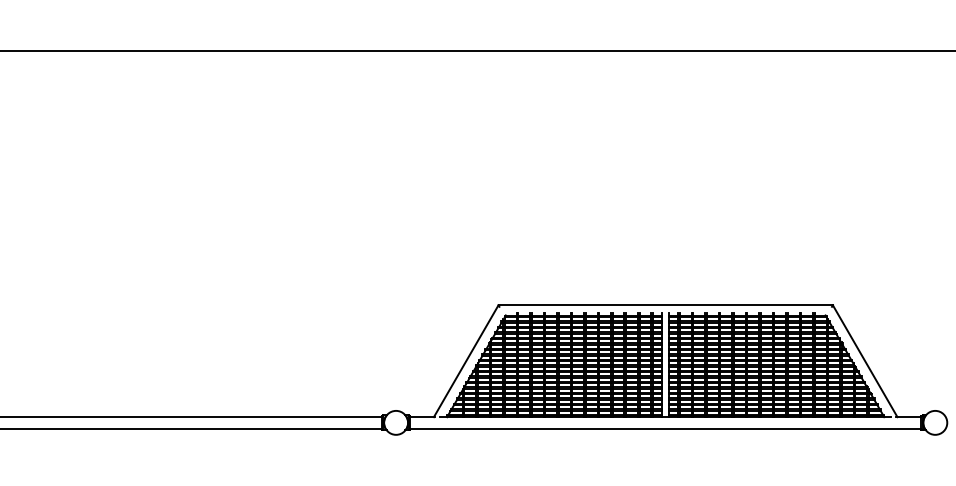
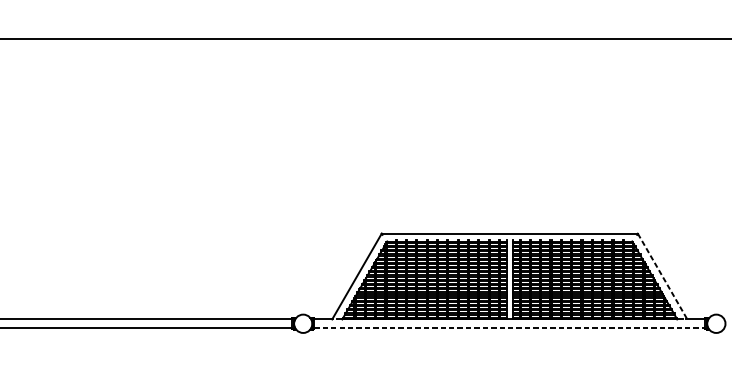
line: (865, 361) -> (662, 276), solid -> dashed
line: (666, 428) -> (510, 328), solid -> dashed

